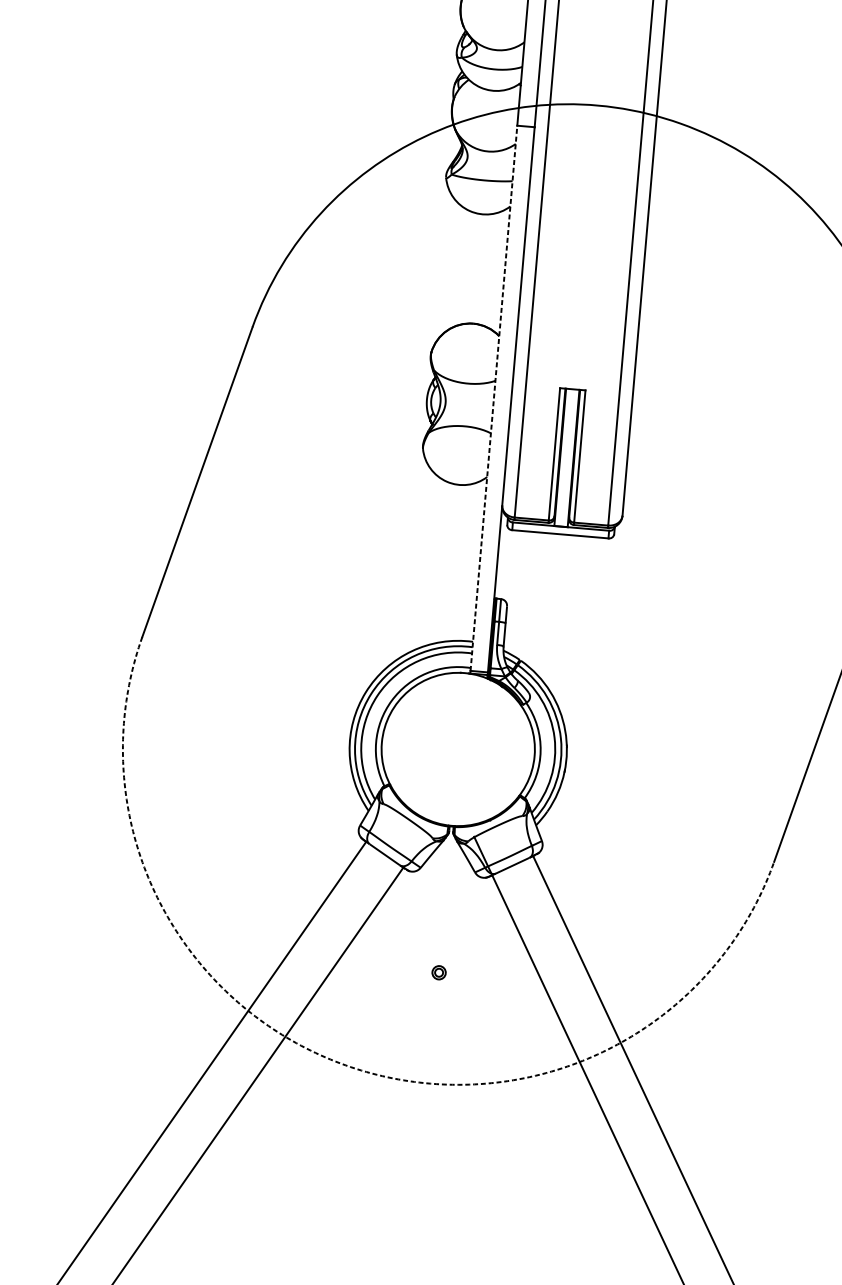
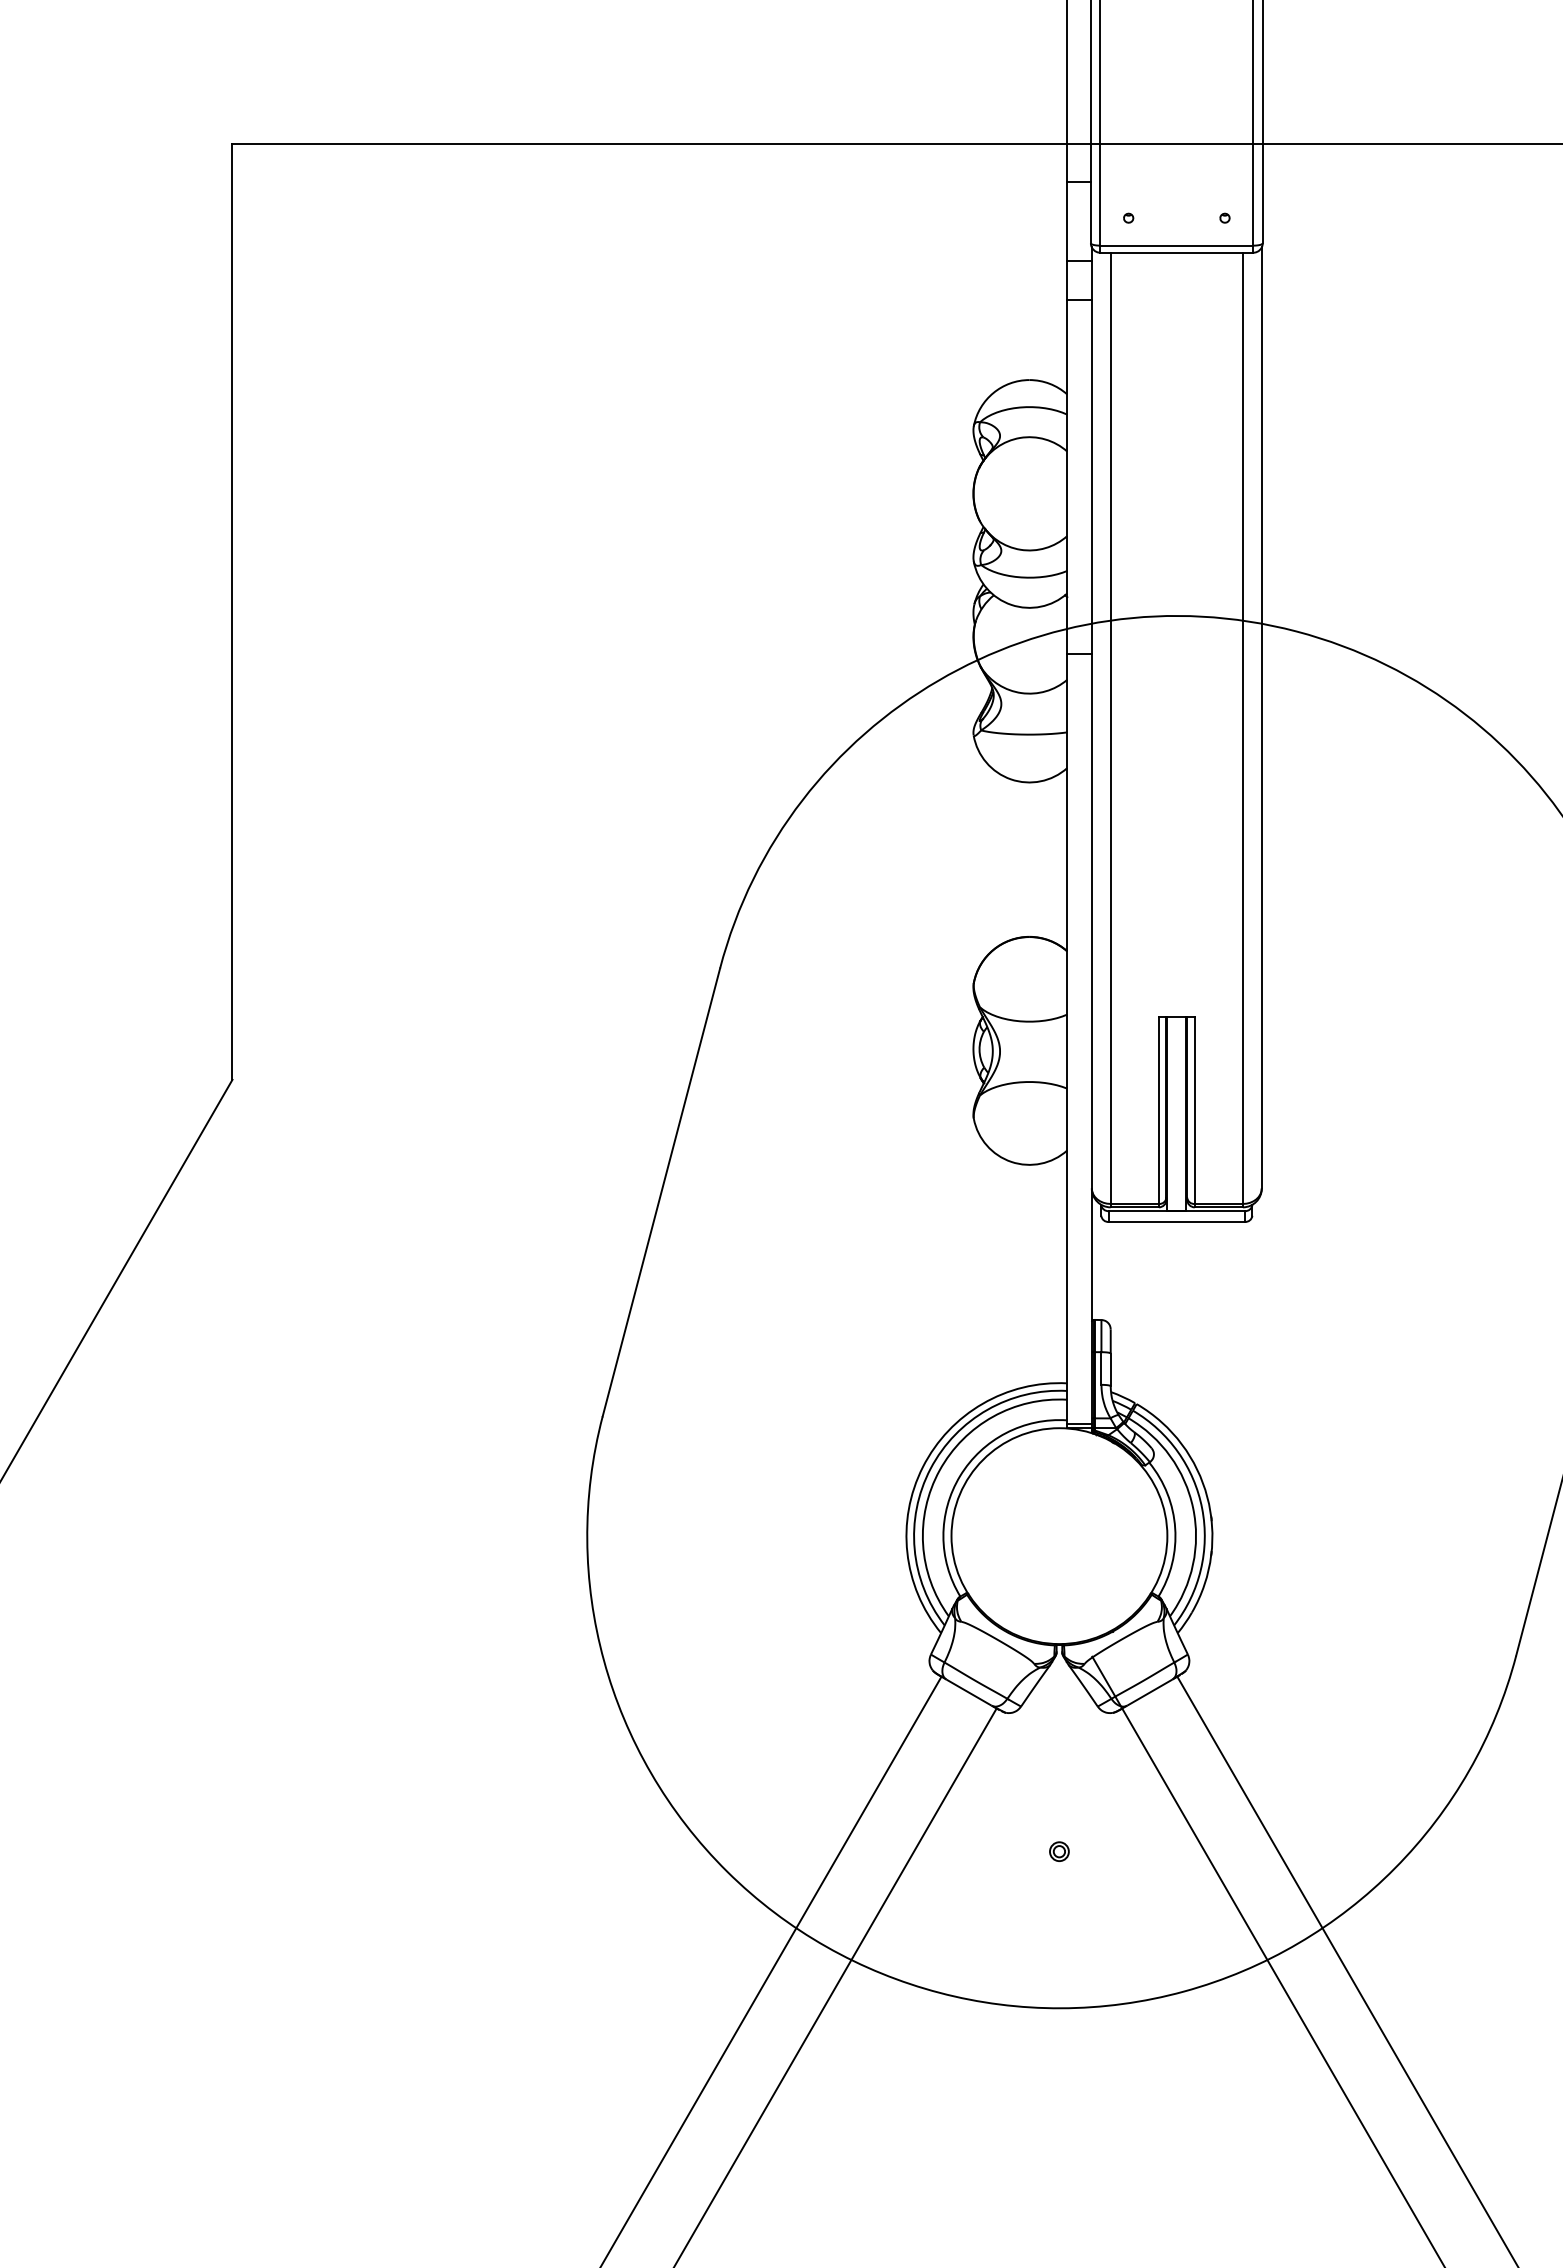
line: (494, 397) -> (1067, 1038), dashed -> solid
arc: (345, 1065) -> (939, 1992), dashed -> solid

